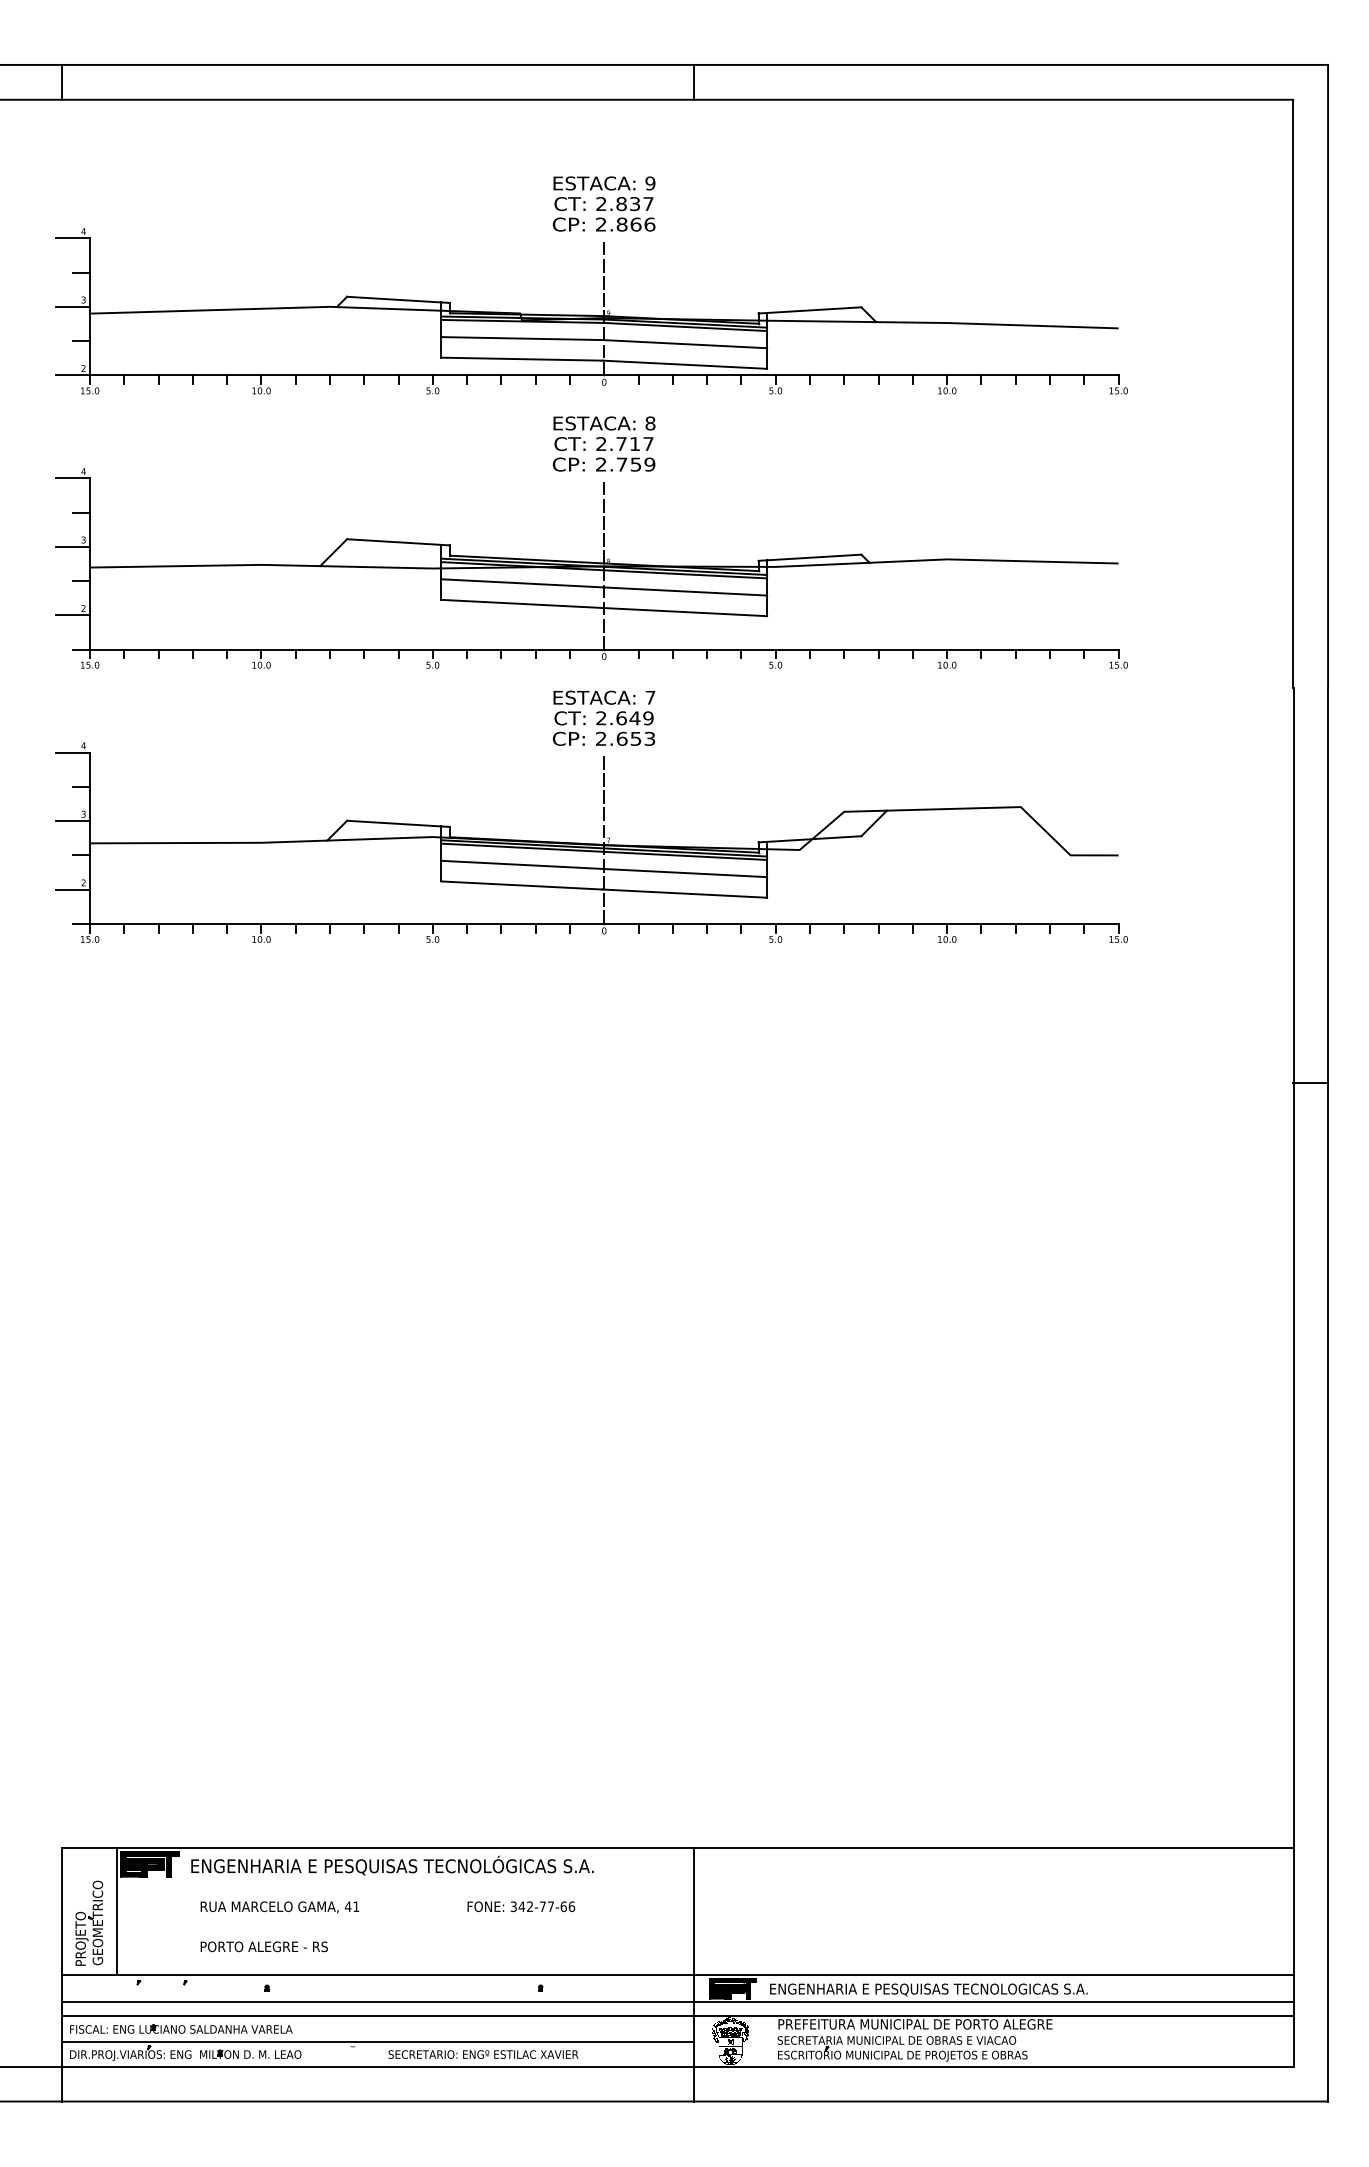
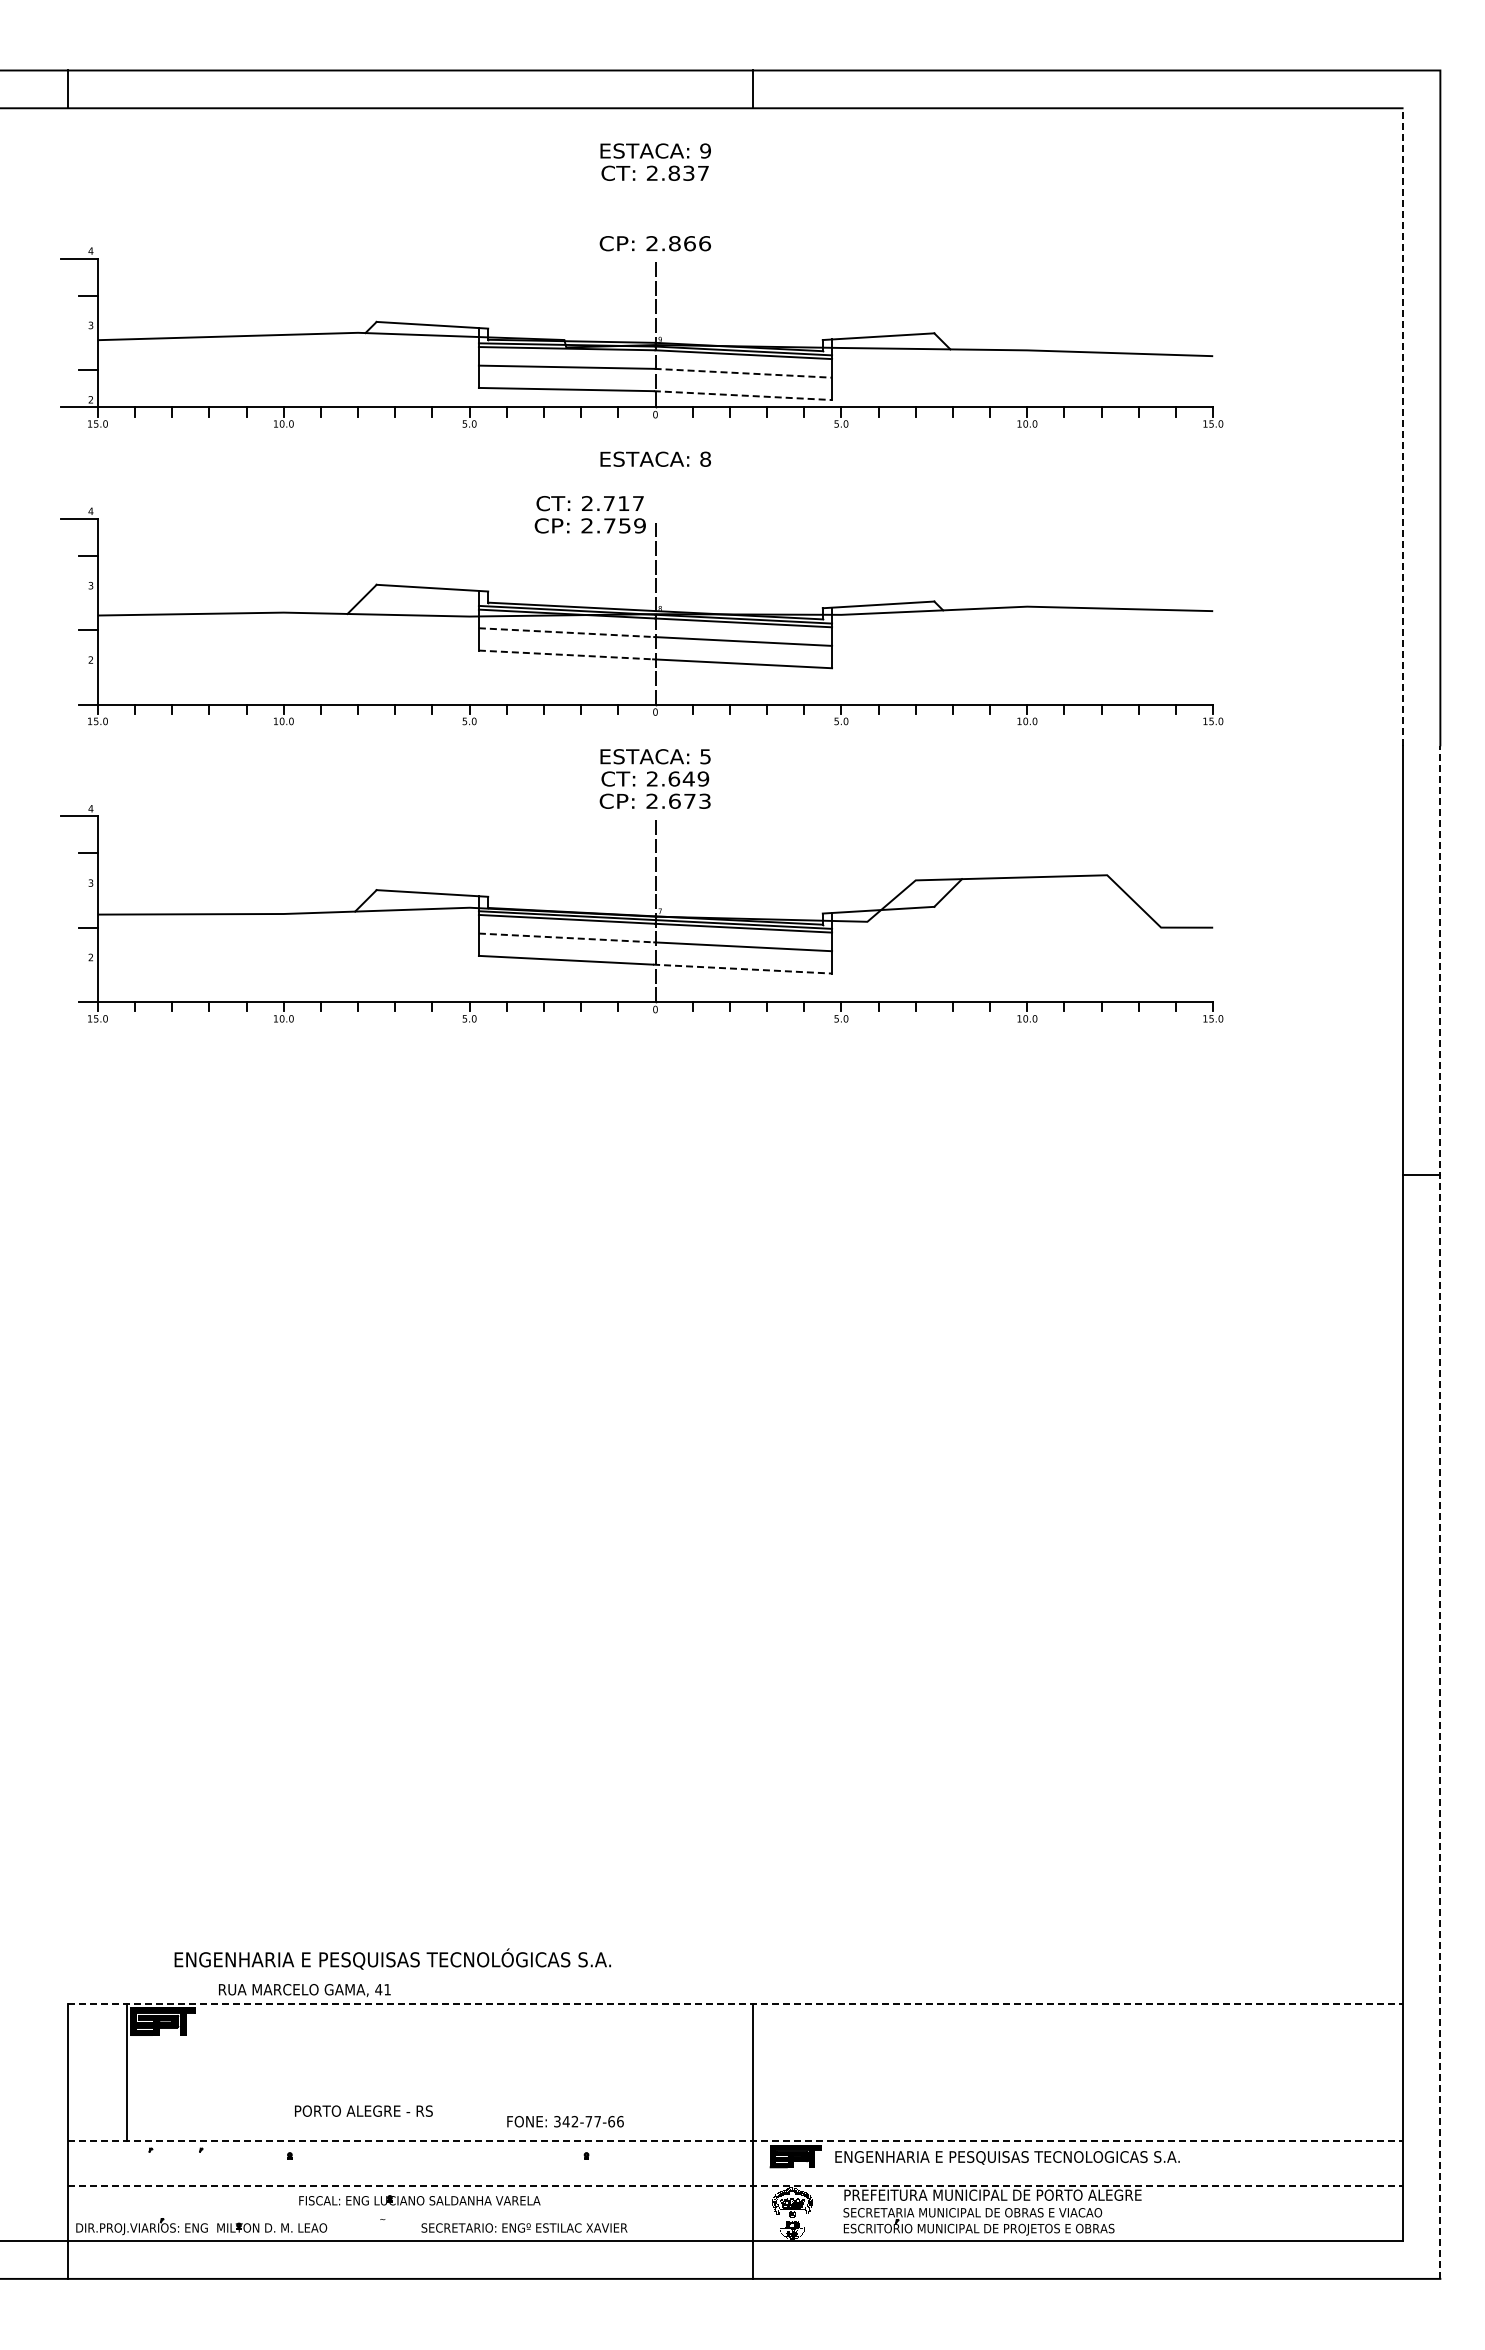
text: (604, 193) -> (655, 161), moved
line: (72, 306) -> (78, 332), removed
line: (685, 344) -> (743, 373), solid -> dashed
line: (685, 364) -> (743, 395), solid -> dashed
line: (1293, 393) -> (1402, 426), solid -> dashed
text: (603, 454) -> (589, 514), moved
line: (72, 547) -> (78, 593), removed
line: (522, 583) -> (566, 632), solid -> dashed
line: (522, 603) -> (566, 654), solid -> dashed
line: (72, 615) -> (78, 667), removed
text: (650, 697) -> (705, 756), 7 -> 5
text: (635, 739) -> (689, 801), 2.653 -> 2.673
line: (72, 821) -> (78, 890), removed
line: (522, 864) -> (566, 937), solid -> dashed
line: (72, 889) -> (78, 964), removed
line: (684, 893) -> (742, 969), solid -> dashed
line: (1328, 1394) -> (1440, 1512), solid -> dashed
line: (678, 1847) -> (735, 2003), solid -> dashed
text: (392, 1865) -> (392, 1958), moved
text: (521, 1906) -> (565, 2121), moved
text: (279, 1907) -> (304, 1990), moved
part: (89, 1923) -> (97, 2085), removed
text: (263, 1946) -> (363, 2110), moved
line: (678, 1974) -> (735, 2141), solid -> dashed
line: (678, 2002) -> (735, 2171), removed
line: (678, 2015) -> (735, 2185), solid -> dashed
part: (180, 2029) -> (419, 2200), moved
line: (377, 2041) -> (409, 2213), removed

